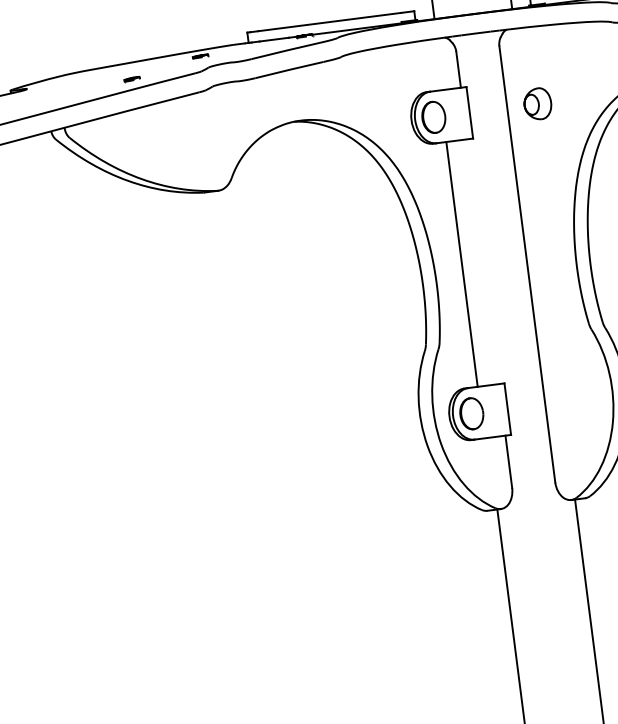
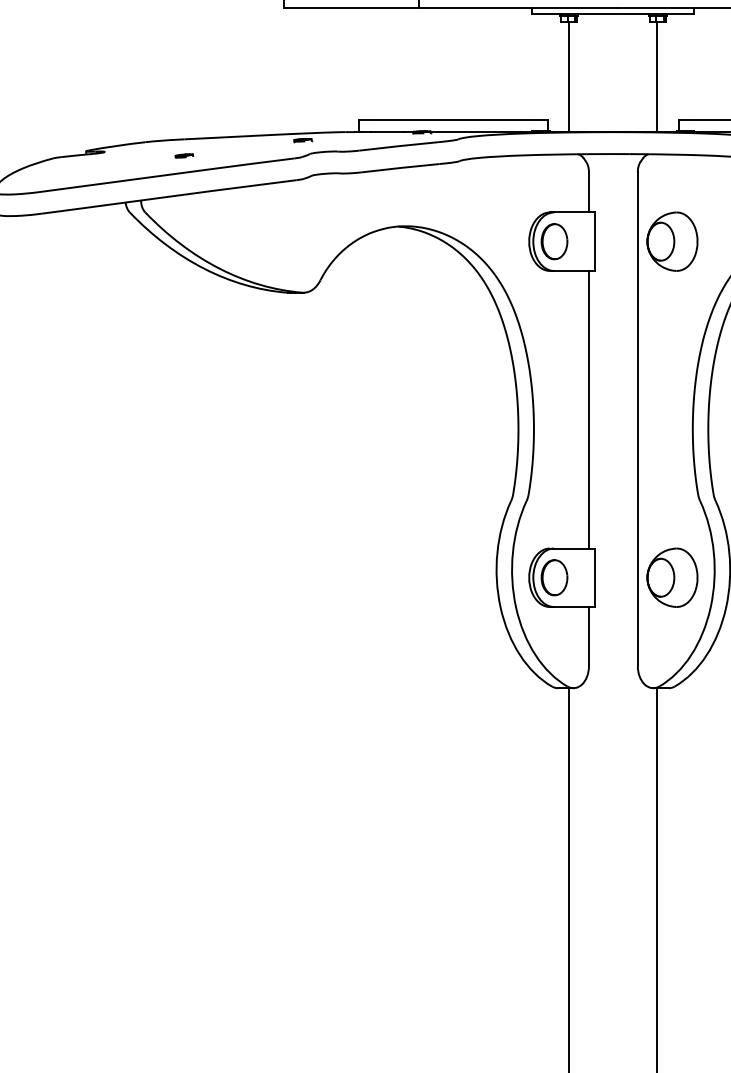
part: (132, 78) -> (184, 155), moved
part: (537, 103) -> (672, 241), size x1.67
line: (461, 264) -> (588, 409), moved
part: (575, 400) -> (672, 577), added

